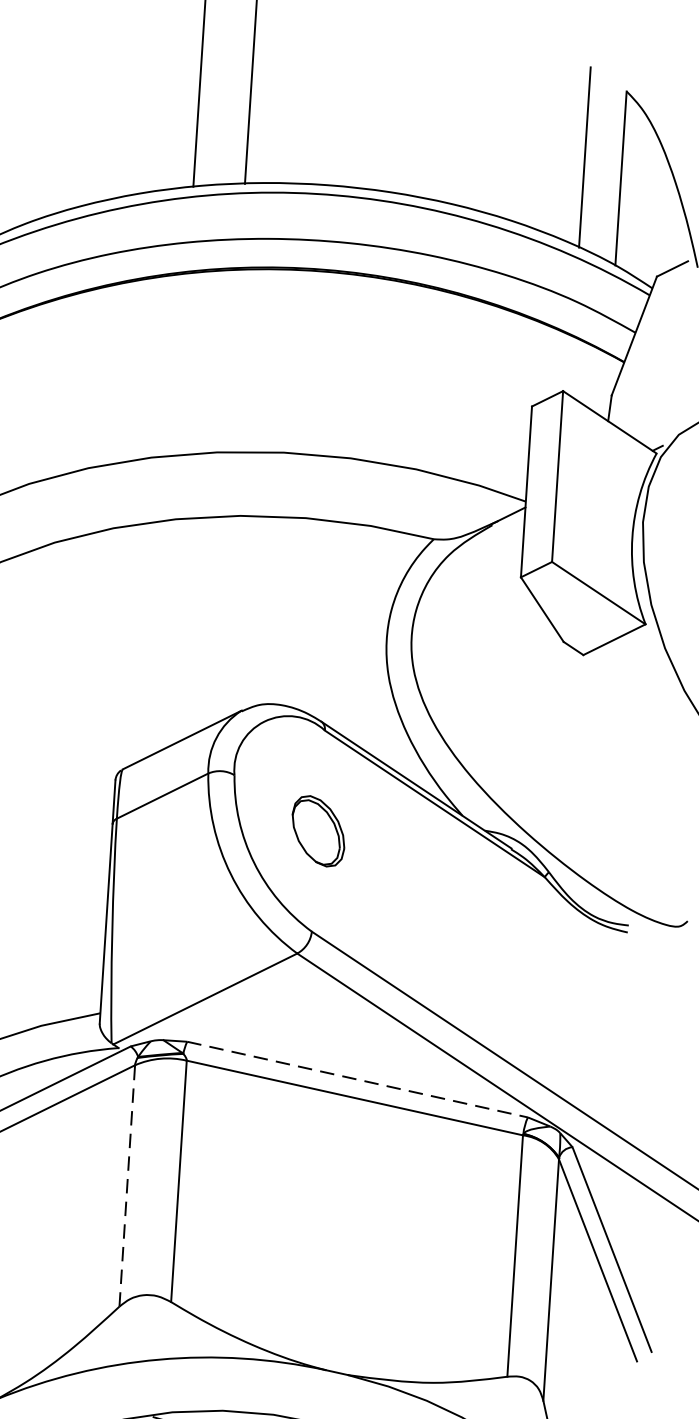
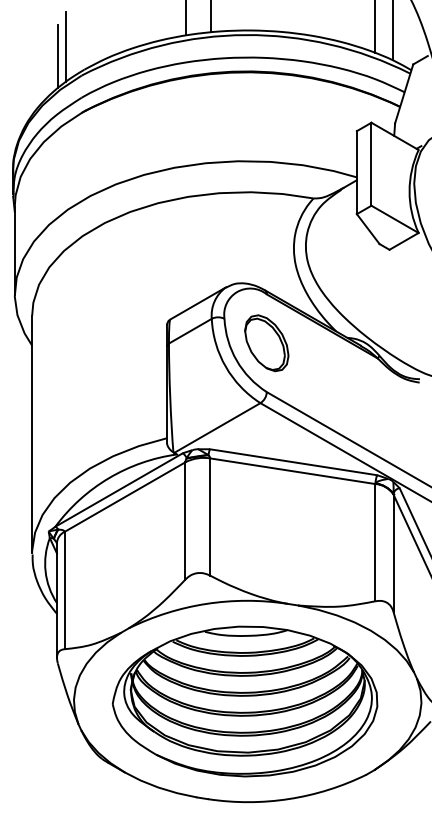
part: (317, 831) -> (266, 343), size x1.67
line: (357, 1080) -> (293, 462), dashed -> solid
line: (127, 1185) -> (185, 520), dashed -> solid

